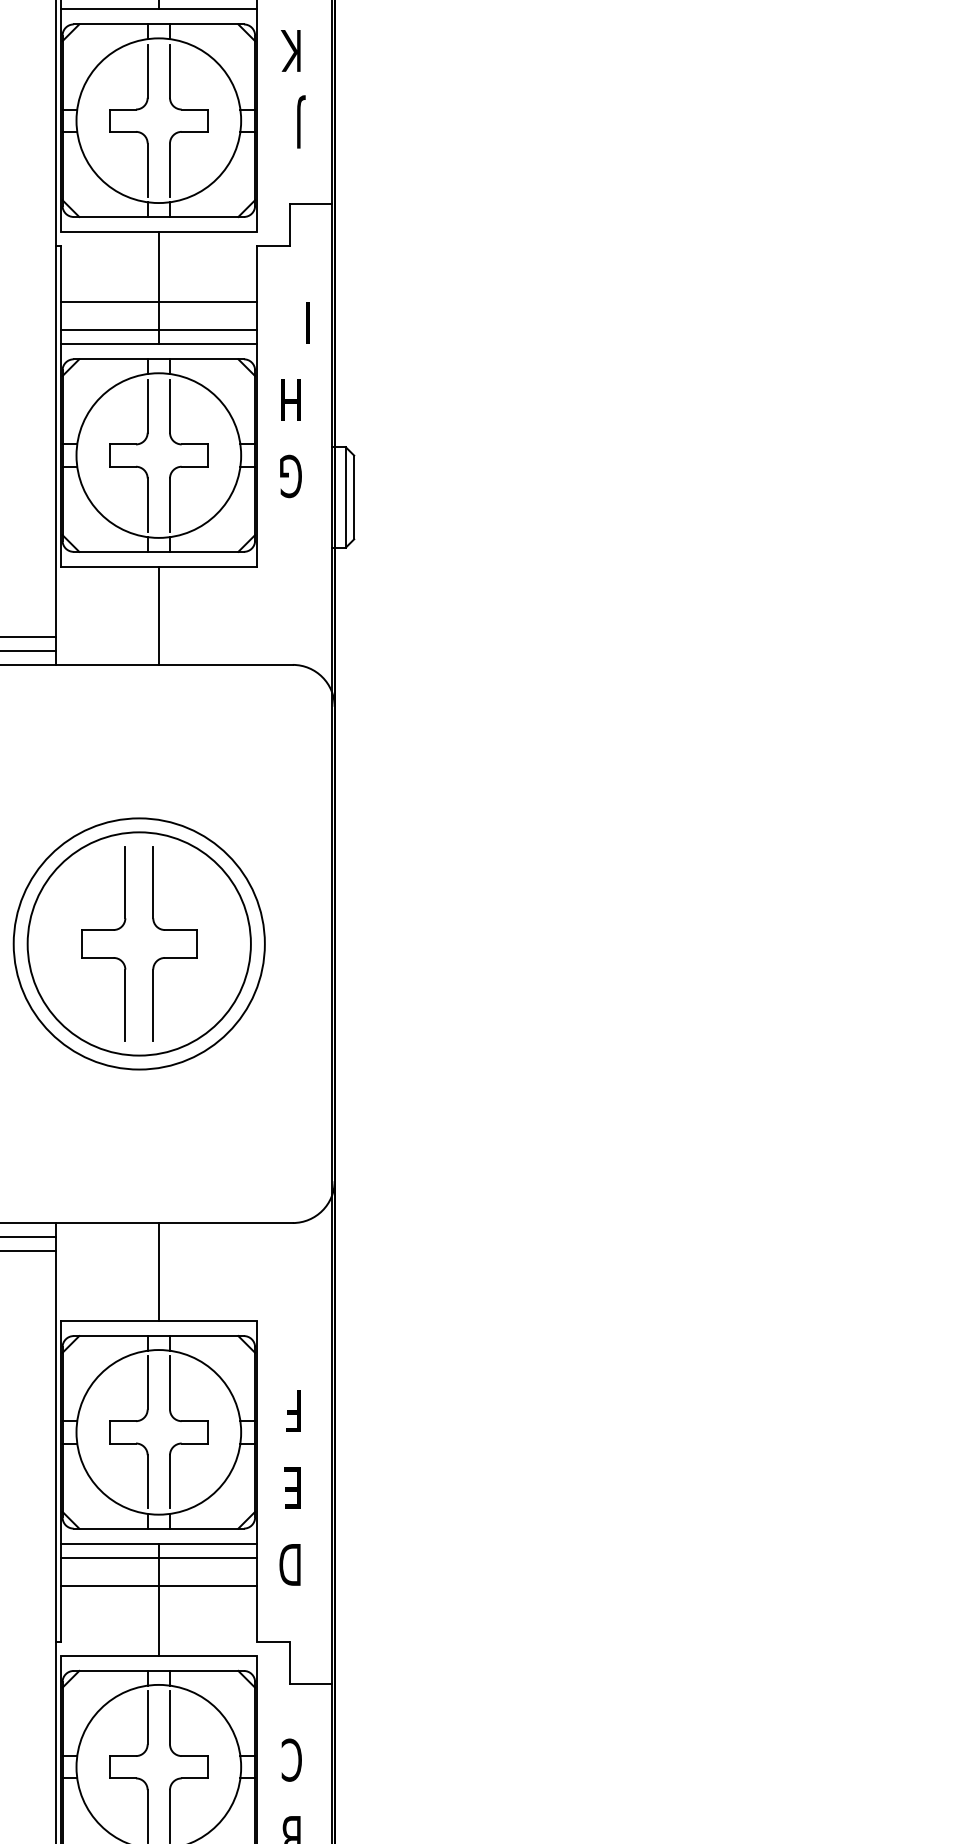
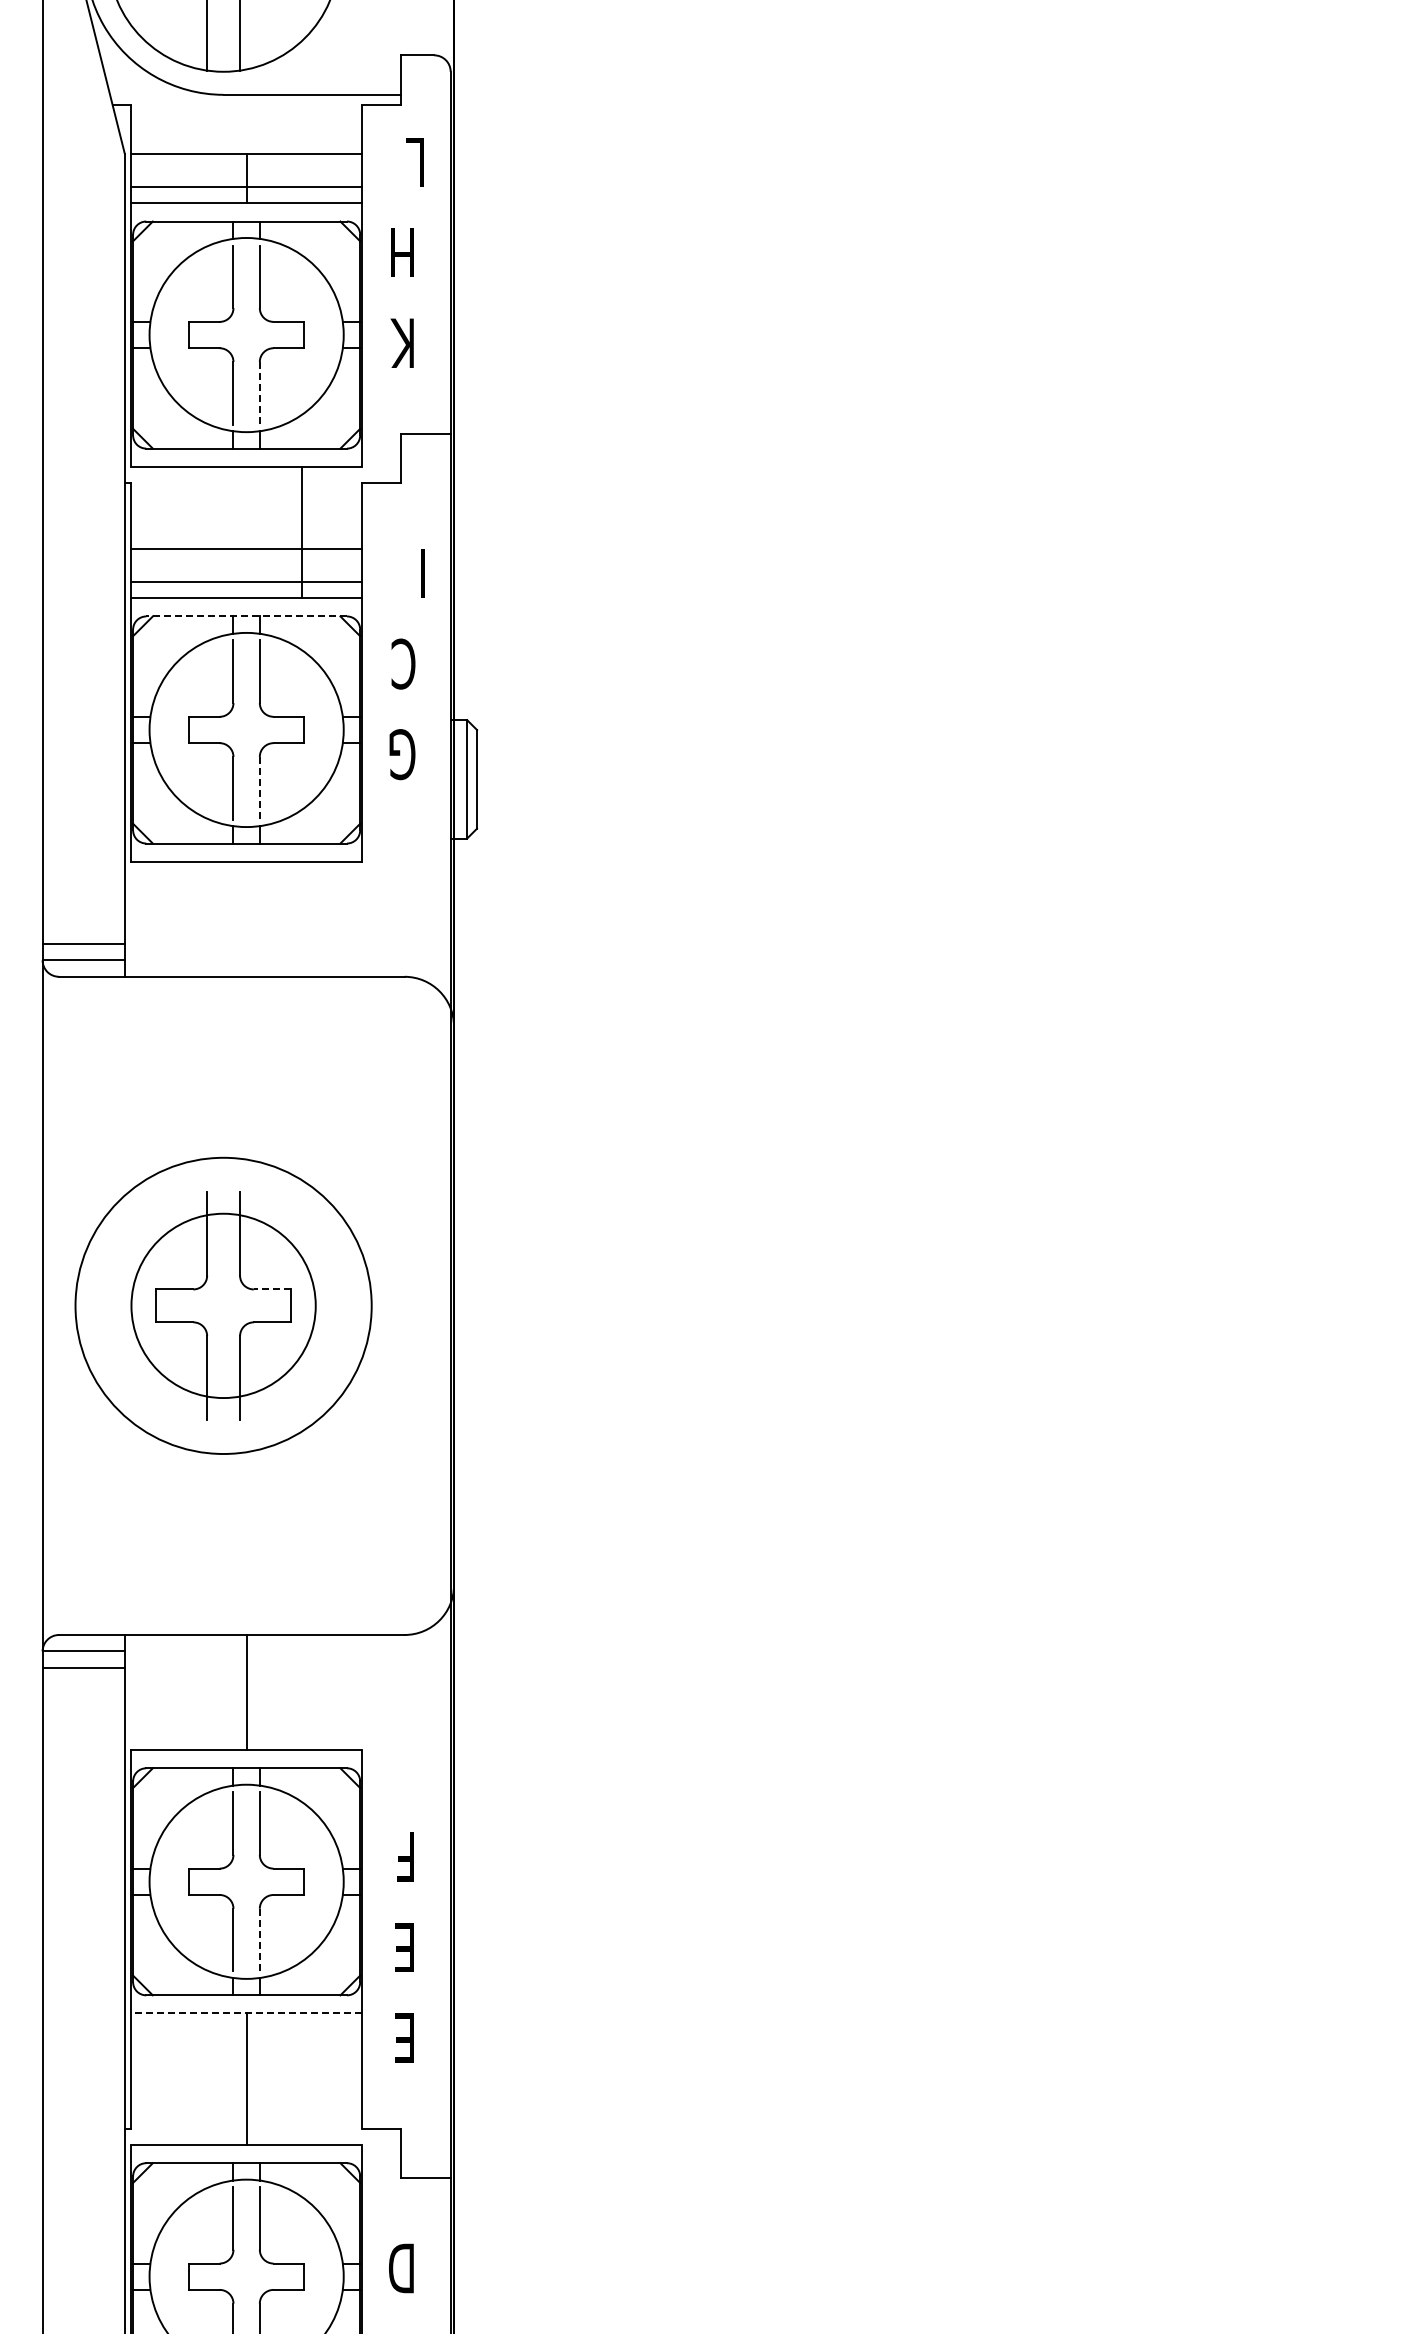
text: (290, 50) -> (401, 252), K -> H
text: (292, 121) -> (404, 336), J -> K
line: (169, 170) -> (259, 393), solid -> dashed
line: (158, 288) -> (301, 532), moved
line: (158, 359) -> (246, 616), solid -> dashed
text: (291, 399) -> (403, 663), H -> C
line: (169, 505) -> (259, 788), solid -> dashed
line: (158, 615) -> (246, 918), removed
line: (180, 930) -> (272, 1289), solid -> dashed
circle: (139, 943) -> (223, 1305), size x0.7
line: (169, 1482) -> (259, 1940), solid -> dashed
line: (158, 1544) -> (246, 2013), solid -> dashed
line: (158, 1557) -> (246, 2029), removed
text: (290, 1564) -> (401, 2037), D -> E
line: (158, 1585) -> (246, 2062), removed
text: (291, 1759) -> (402, 2267), C -> D

